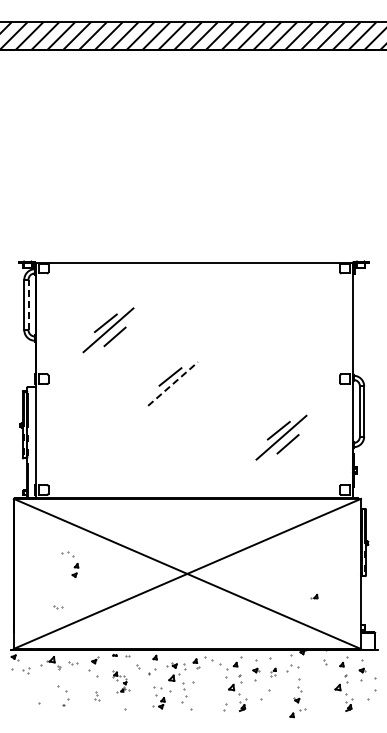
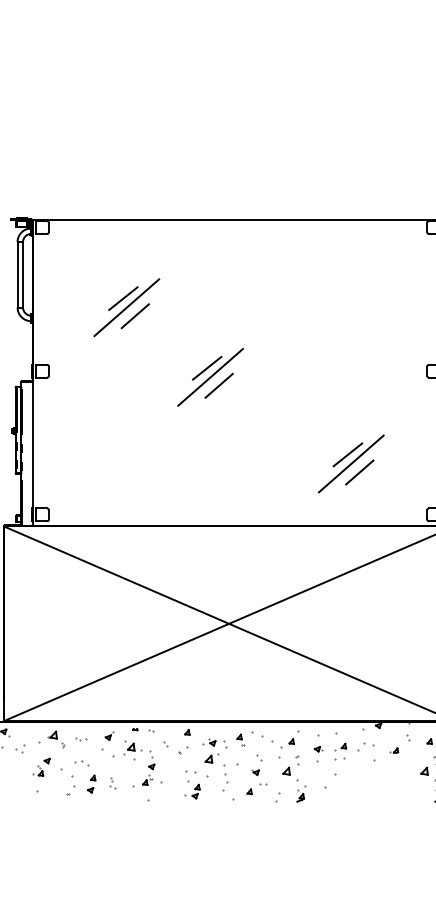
line: (28, 304) -> (22, 274), dashed -> solid
line: (173, 383) -> (211, 376), dashed -> solid
line: (179, 390) -> (218, 385), added
part: (281, 437) -> (351, 463), moved
part: (70, 564) -> (85, 776), moved
part: (314, 596) -> (394, 750), moved
part: (58, 607) -> (61, 667), removed
part: (273, 672) -> (340, 751), size x1.67
part: (121, 681) -> (143, 763), size x1.67
part: (42, 684) -> (41, 767), added
part: (297, 702) -> (256, 775), moved

